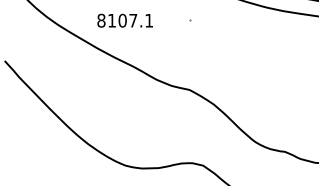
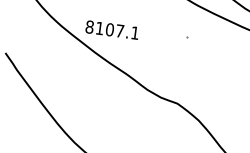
text: (124, 20) -> (111, 29), moved

